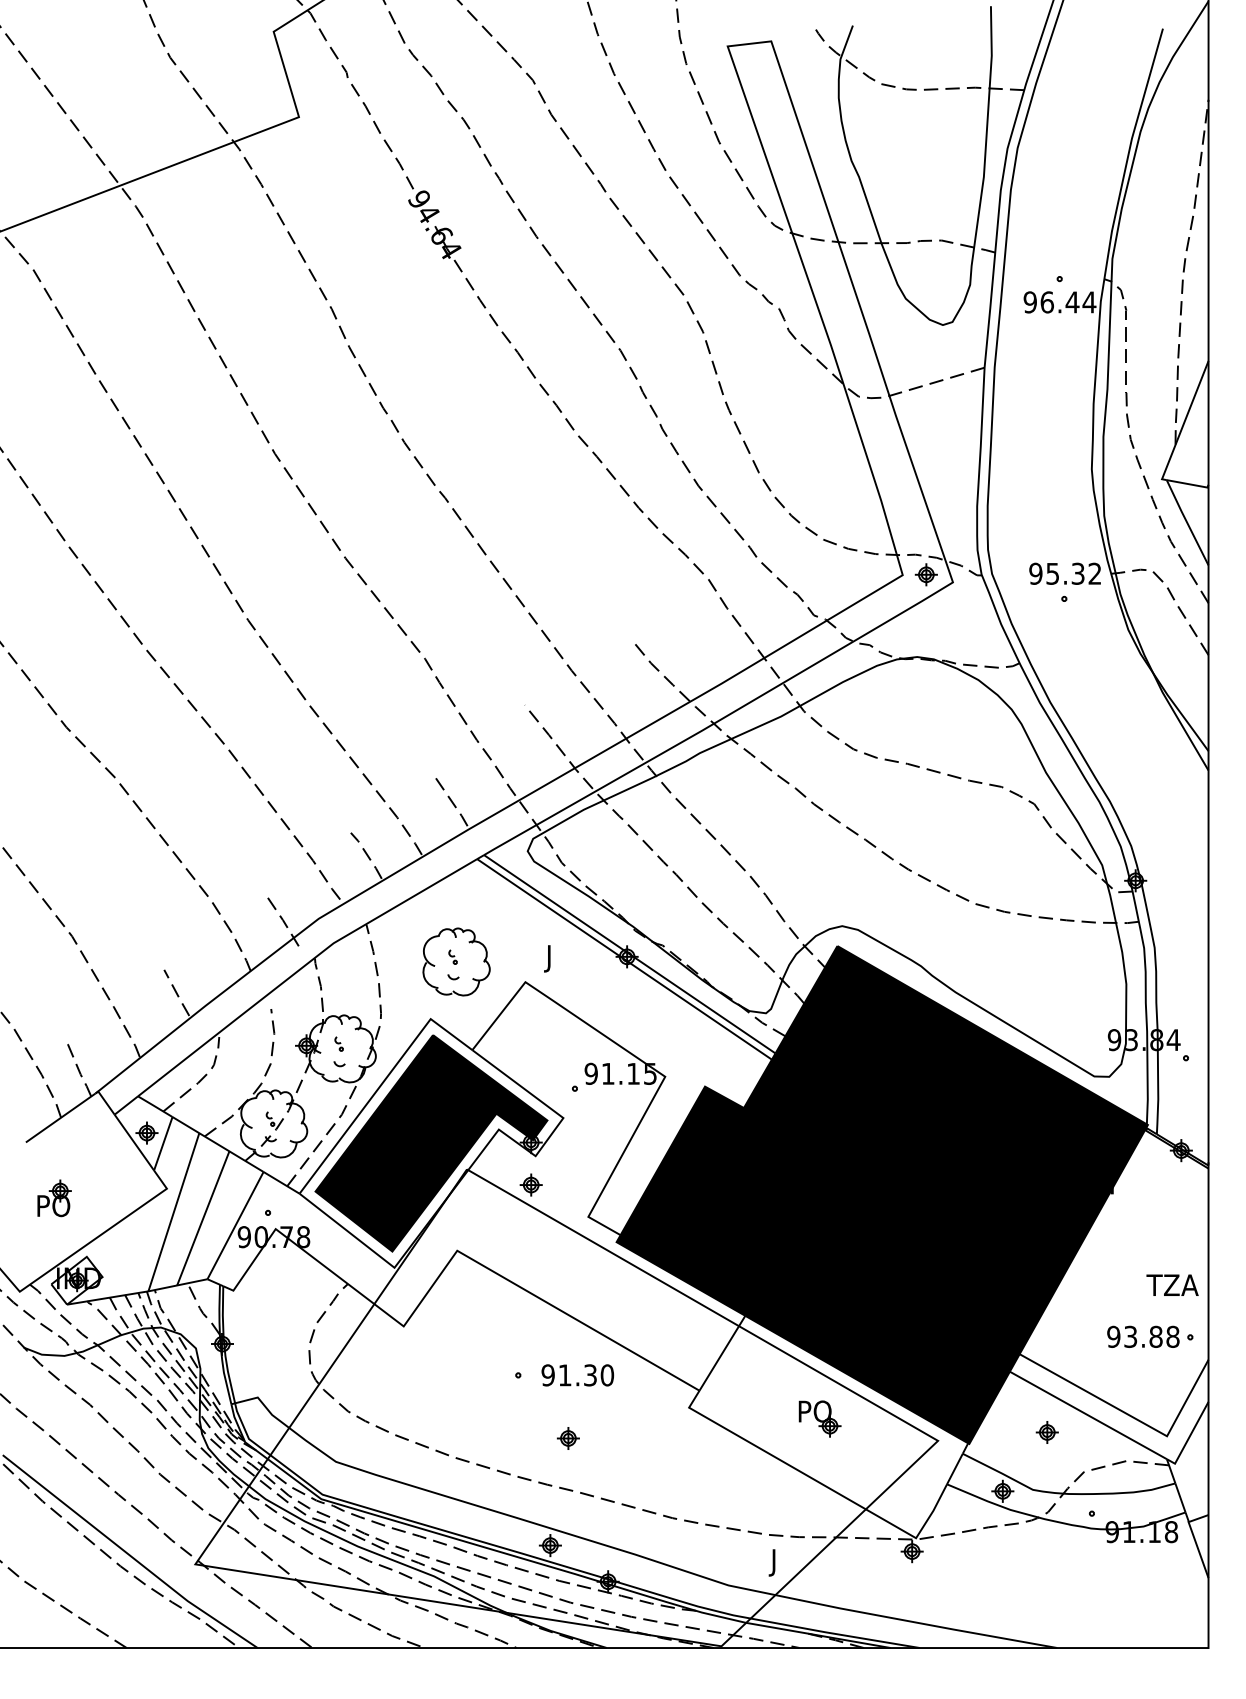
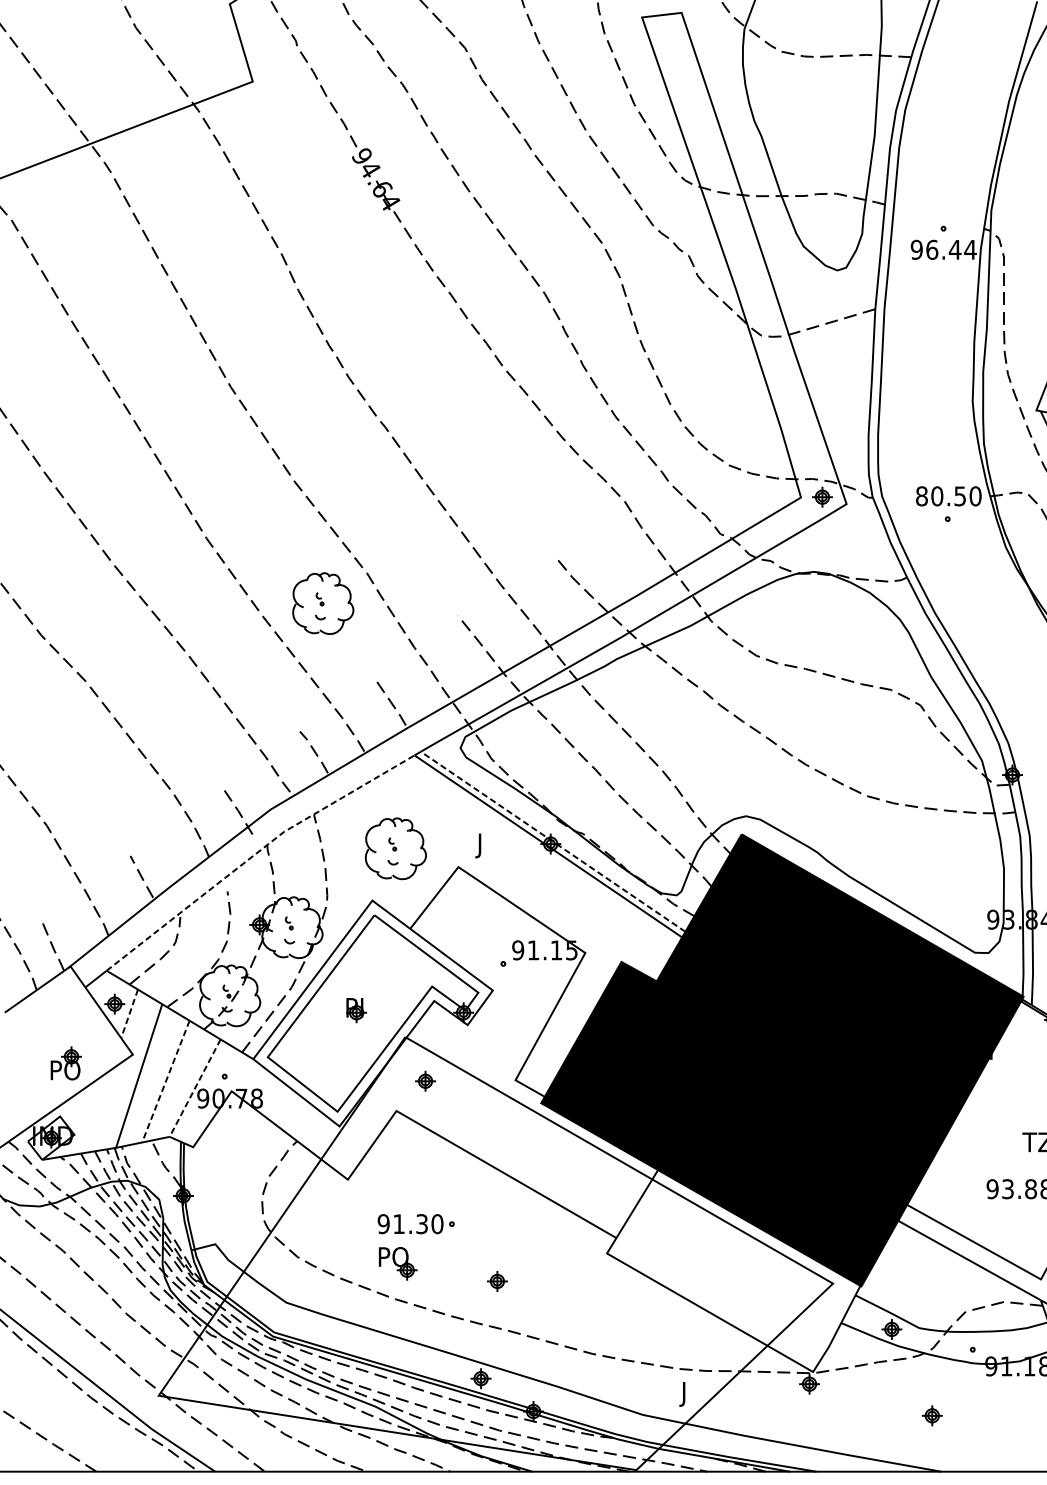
text: (1065, 573) -> (948, 496), 95.32 -> 80.50
part: (376, 691) -> (323, 603), added
line: (629, 954) -> (552, 841), solid -> dashed
line: (301, 968) -> (255, 854), solid -> dashed
fill: (431, 1143) -> (373, 1013), removed
line: (163, 1144) -> (129, 1014), solid -> dashed
part: (530, 1184) -> (424, 1080), moved
part: (54, 1198) -> (66, 1063), moved
line: (203, 1218) -> (166, 1081), solid -> dashed
line: (235, 1225) -> (195, 1088), solid -> dashed
text: (577, 1375) -> (410, 1224), moved
part: (819, 1418) -> (397, 1263), moved
part: (1046, 1432) -> (931, 1415), moved

